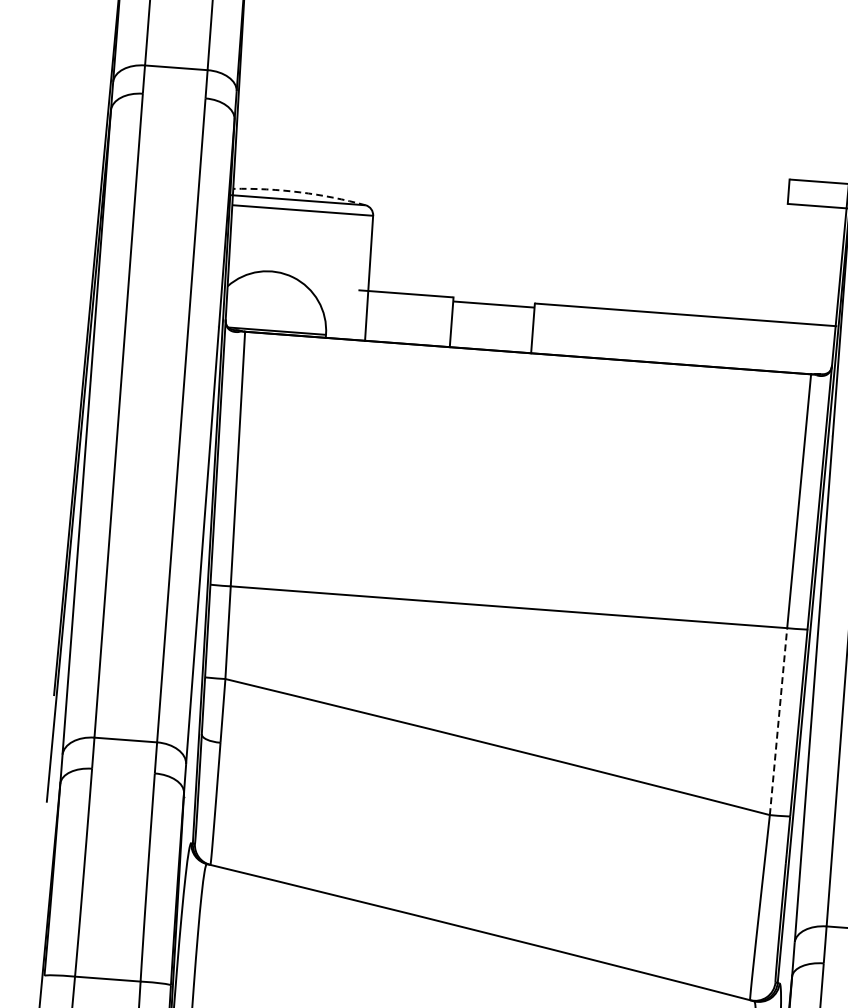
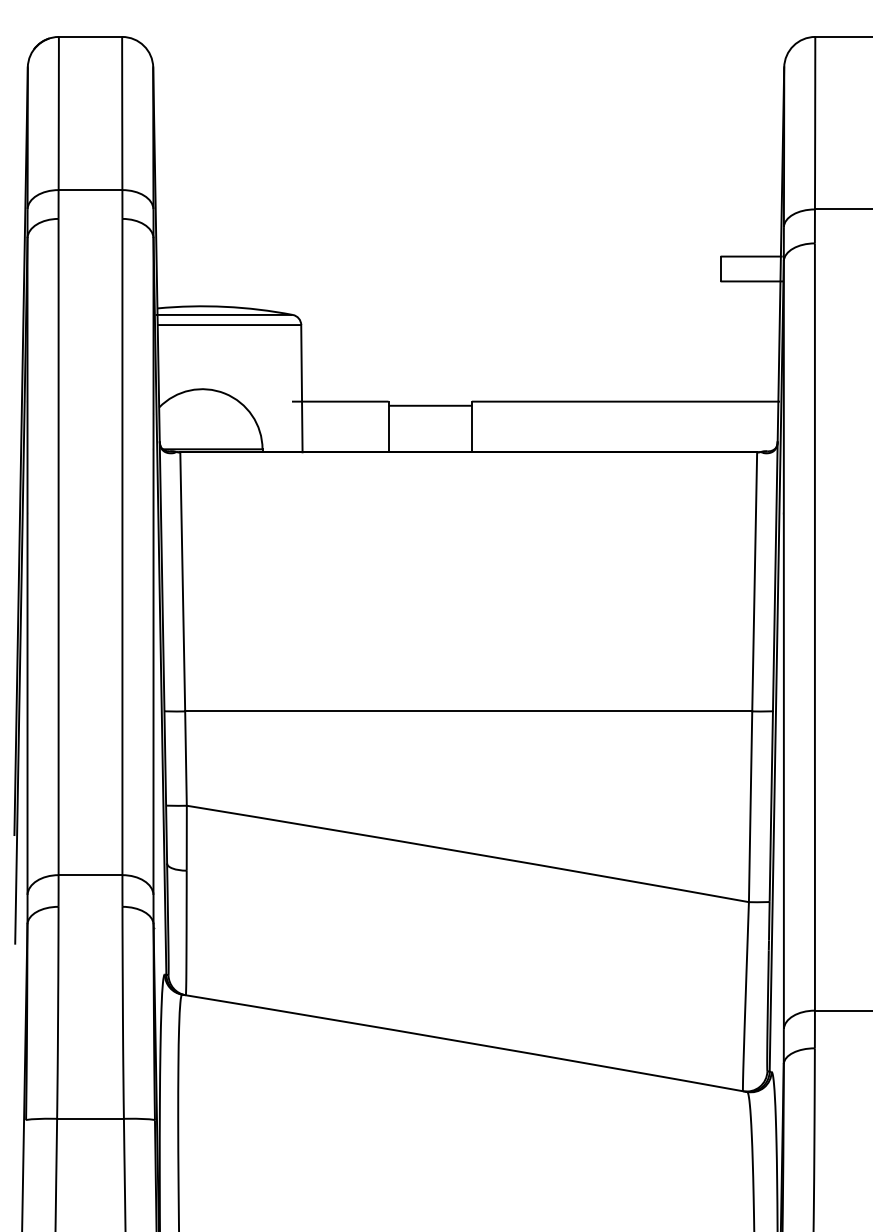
arc: (300, 192) -> (225, 306), dashed -> solid
line: (778, 721) -> (750, 806), dashed -> solid

